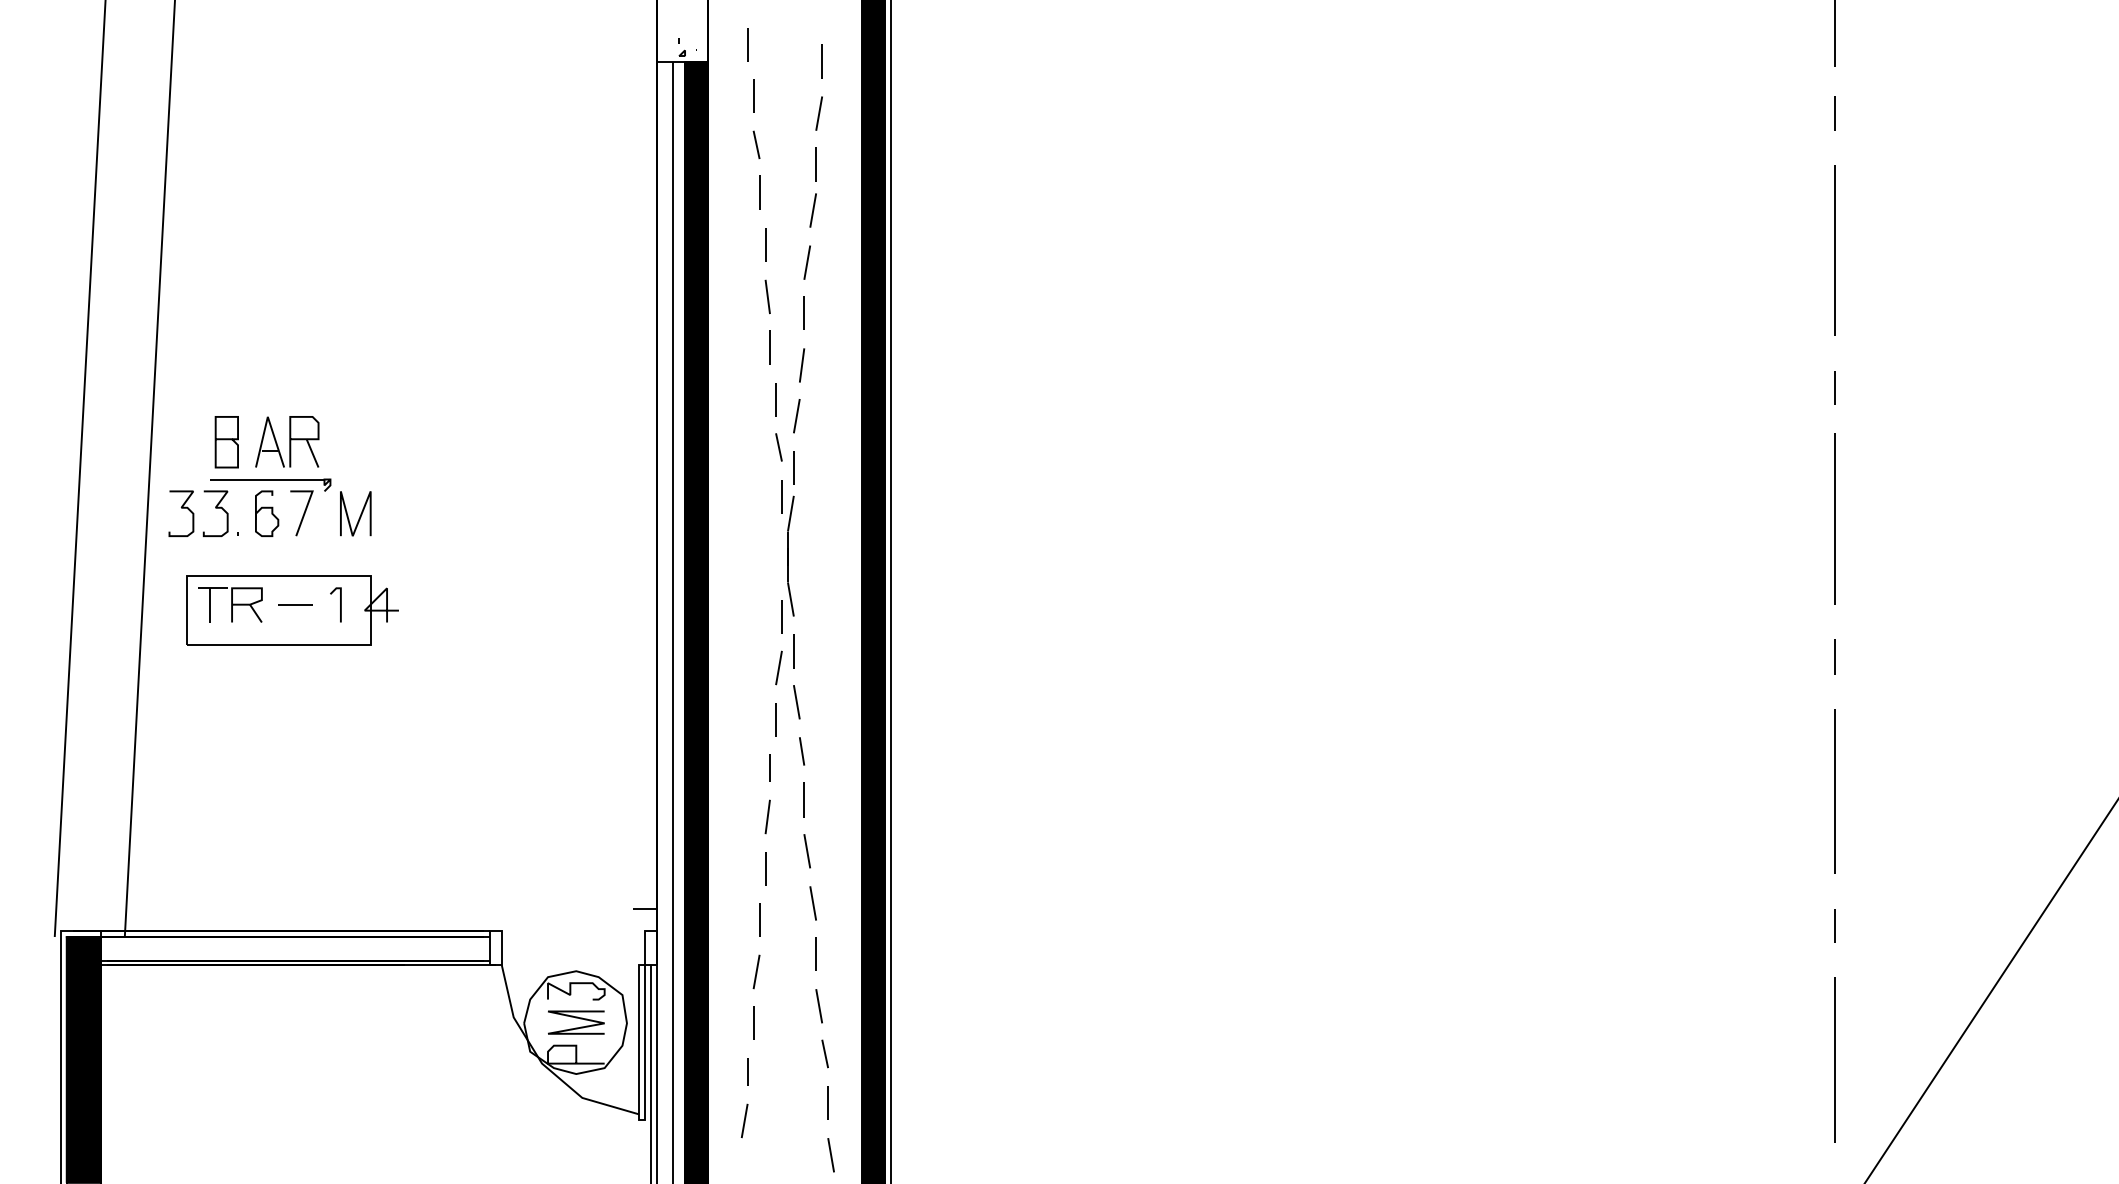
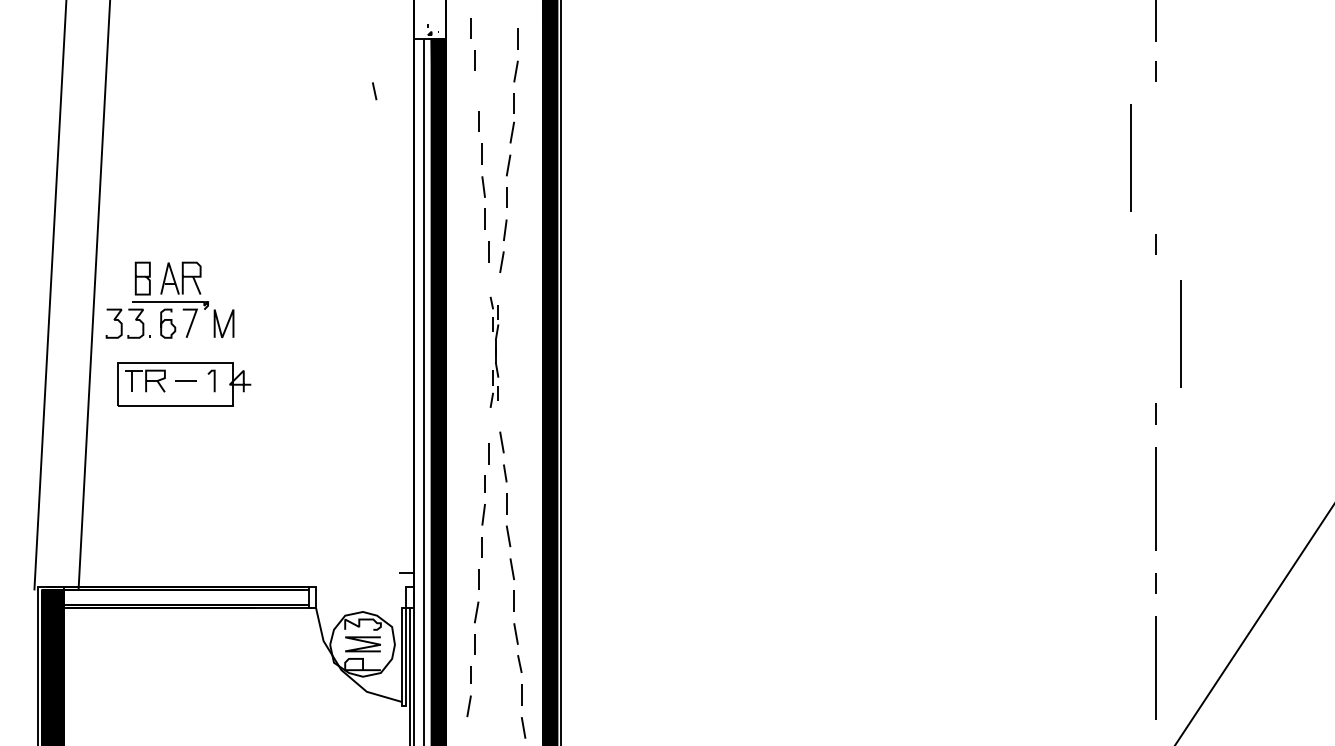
line: (756, 145) -> (374, 91), moved
line: (1833, 250) -> (1130, 157), moved
line: (1833, 518) -> (1180, 333), moved
part: (784, 559) -> (494, 352), size x0.7

